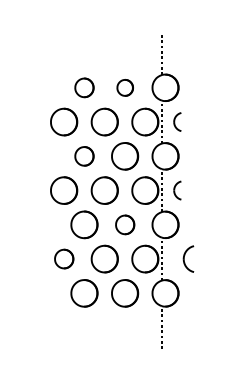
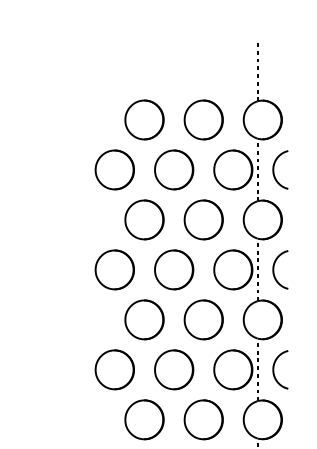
part: (84, 87) -> (144, 119), size x1.43
part: (125, 87) -> (204, 119), size x1.67
part: (177, 121) -> (280, 169), size x1.43
part: (84, 156) -> (144, 220), size x1.43
part: (177, 190) -> (280, 269), size x1.43
part: (125, 224) -> (204, 319), size x1.43
part: (64, 258) -> (115, 368), size x1.43
part: (188, 258) -> (280, 368), moved

